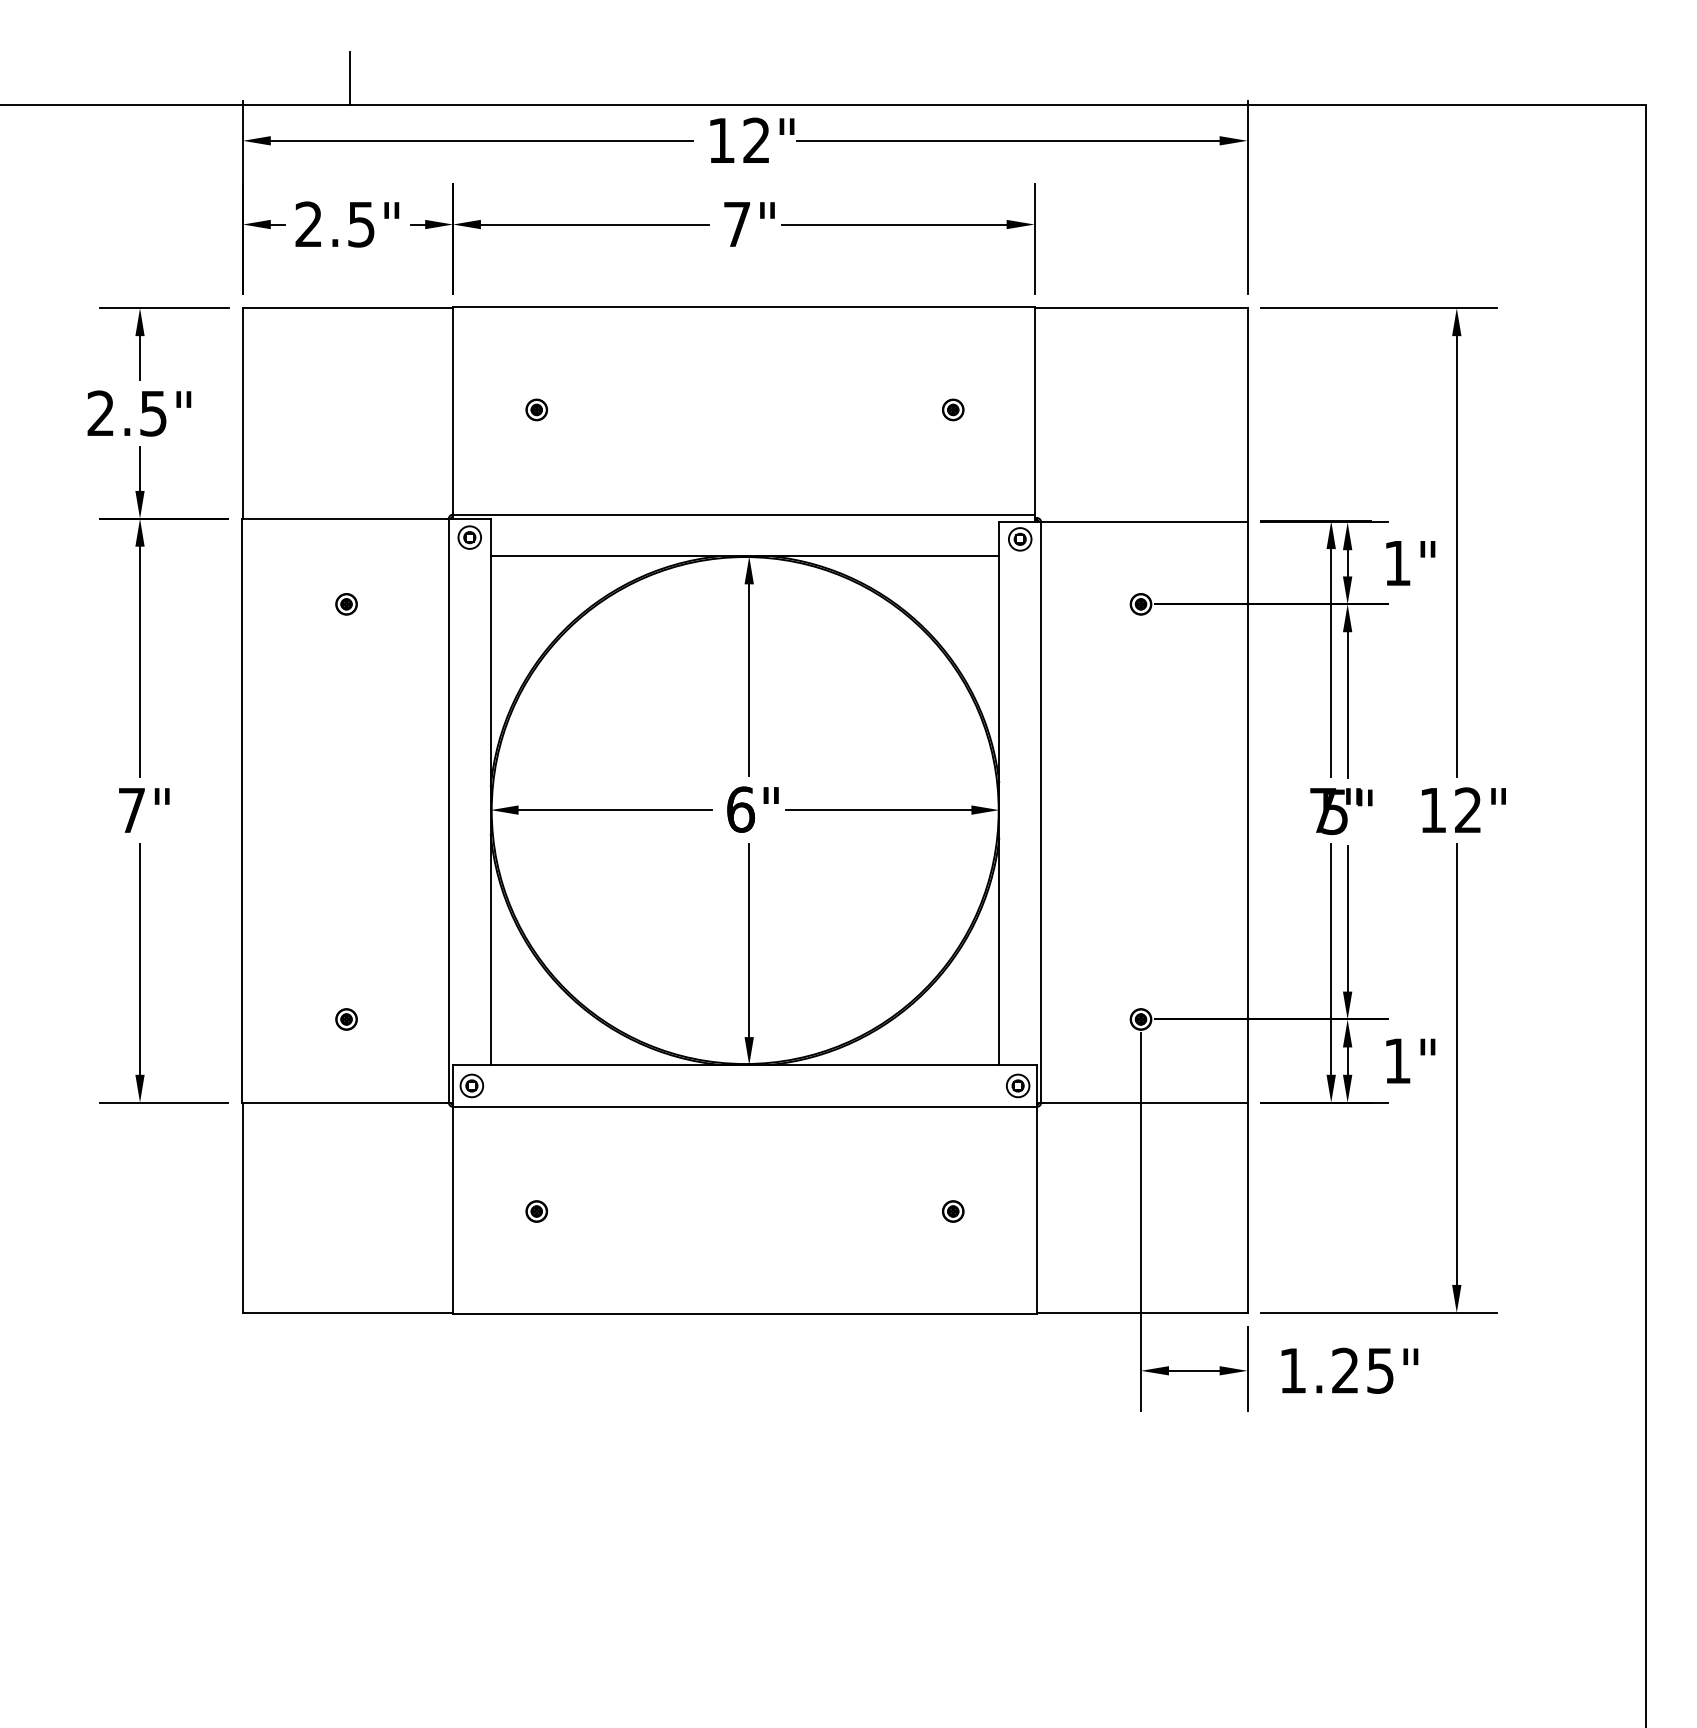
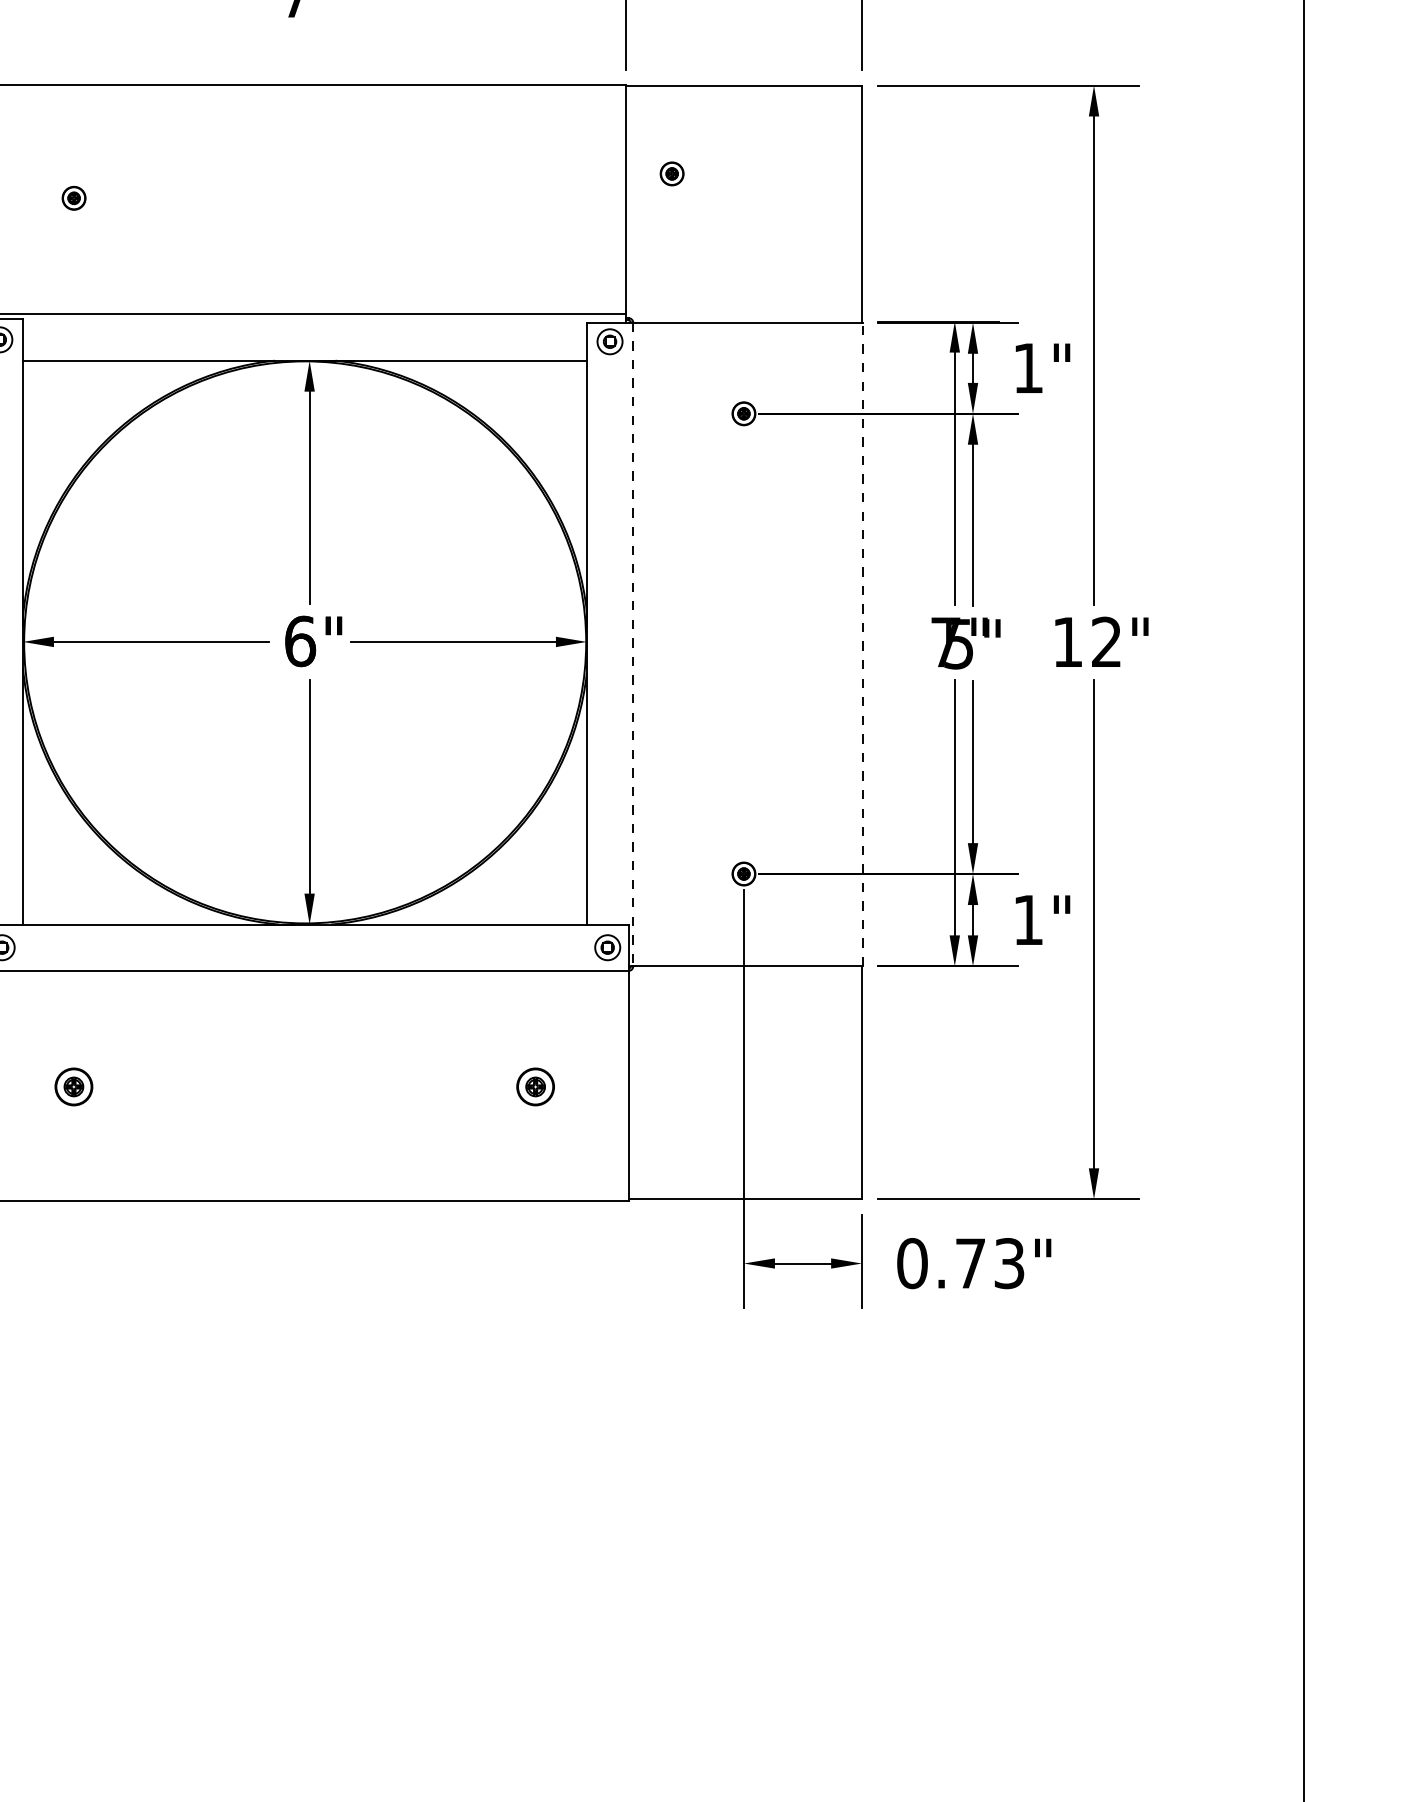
part: (953, 409) -> (672, 173), moved
line: (1248, 811) -> (863, 643), solid -> dashed
line: (1041, 812) -> (633, 644), solid -> dashed
part: (536, 1211) -> (73, 1086), size x1.6
part: (953, 1211) -> (536, 1086), size x1.6
text: (1336, 1370) -> (960, 1263), 1.25" -> 0.73"

